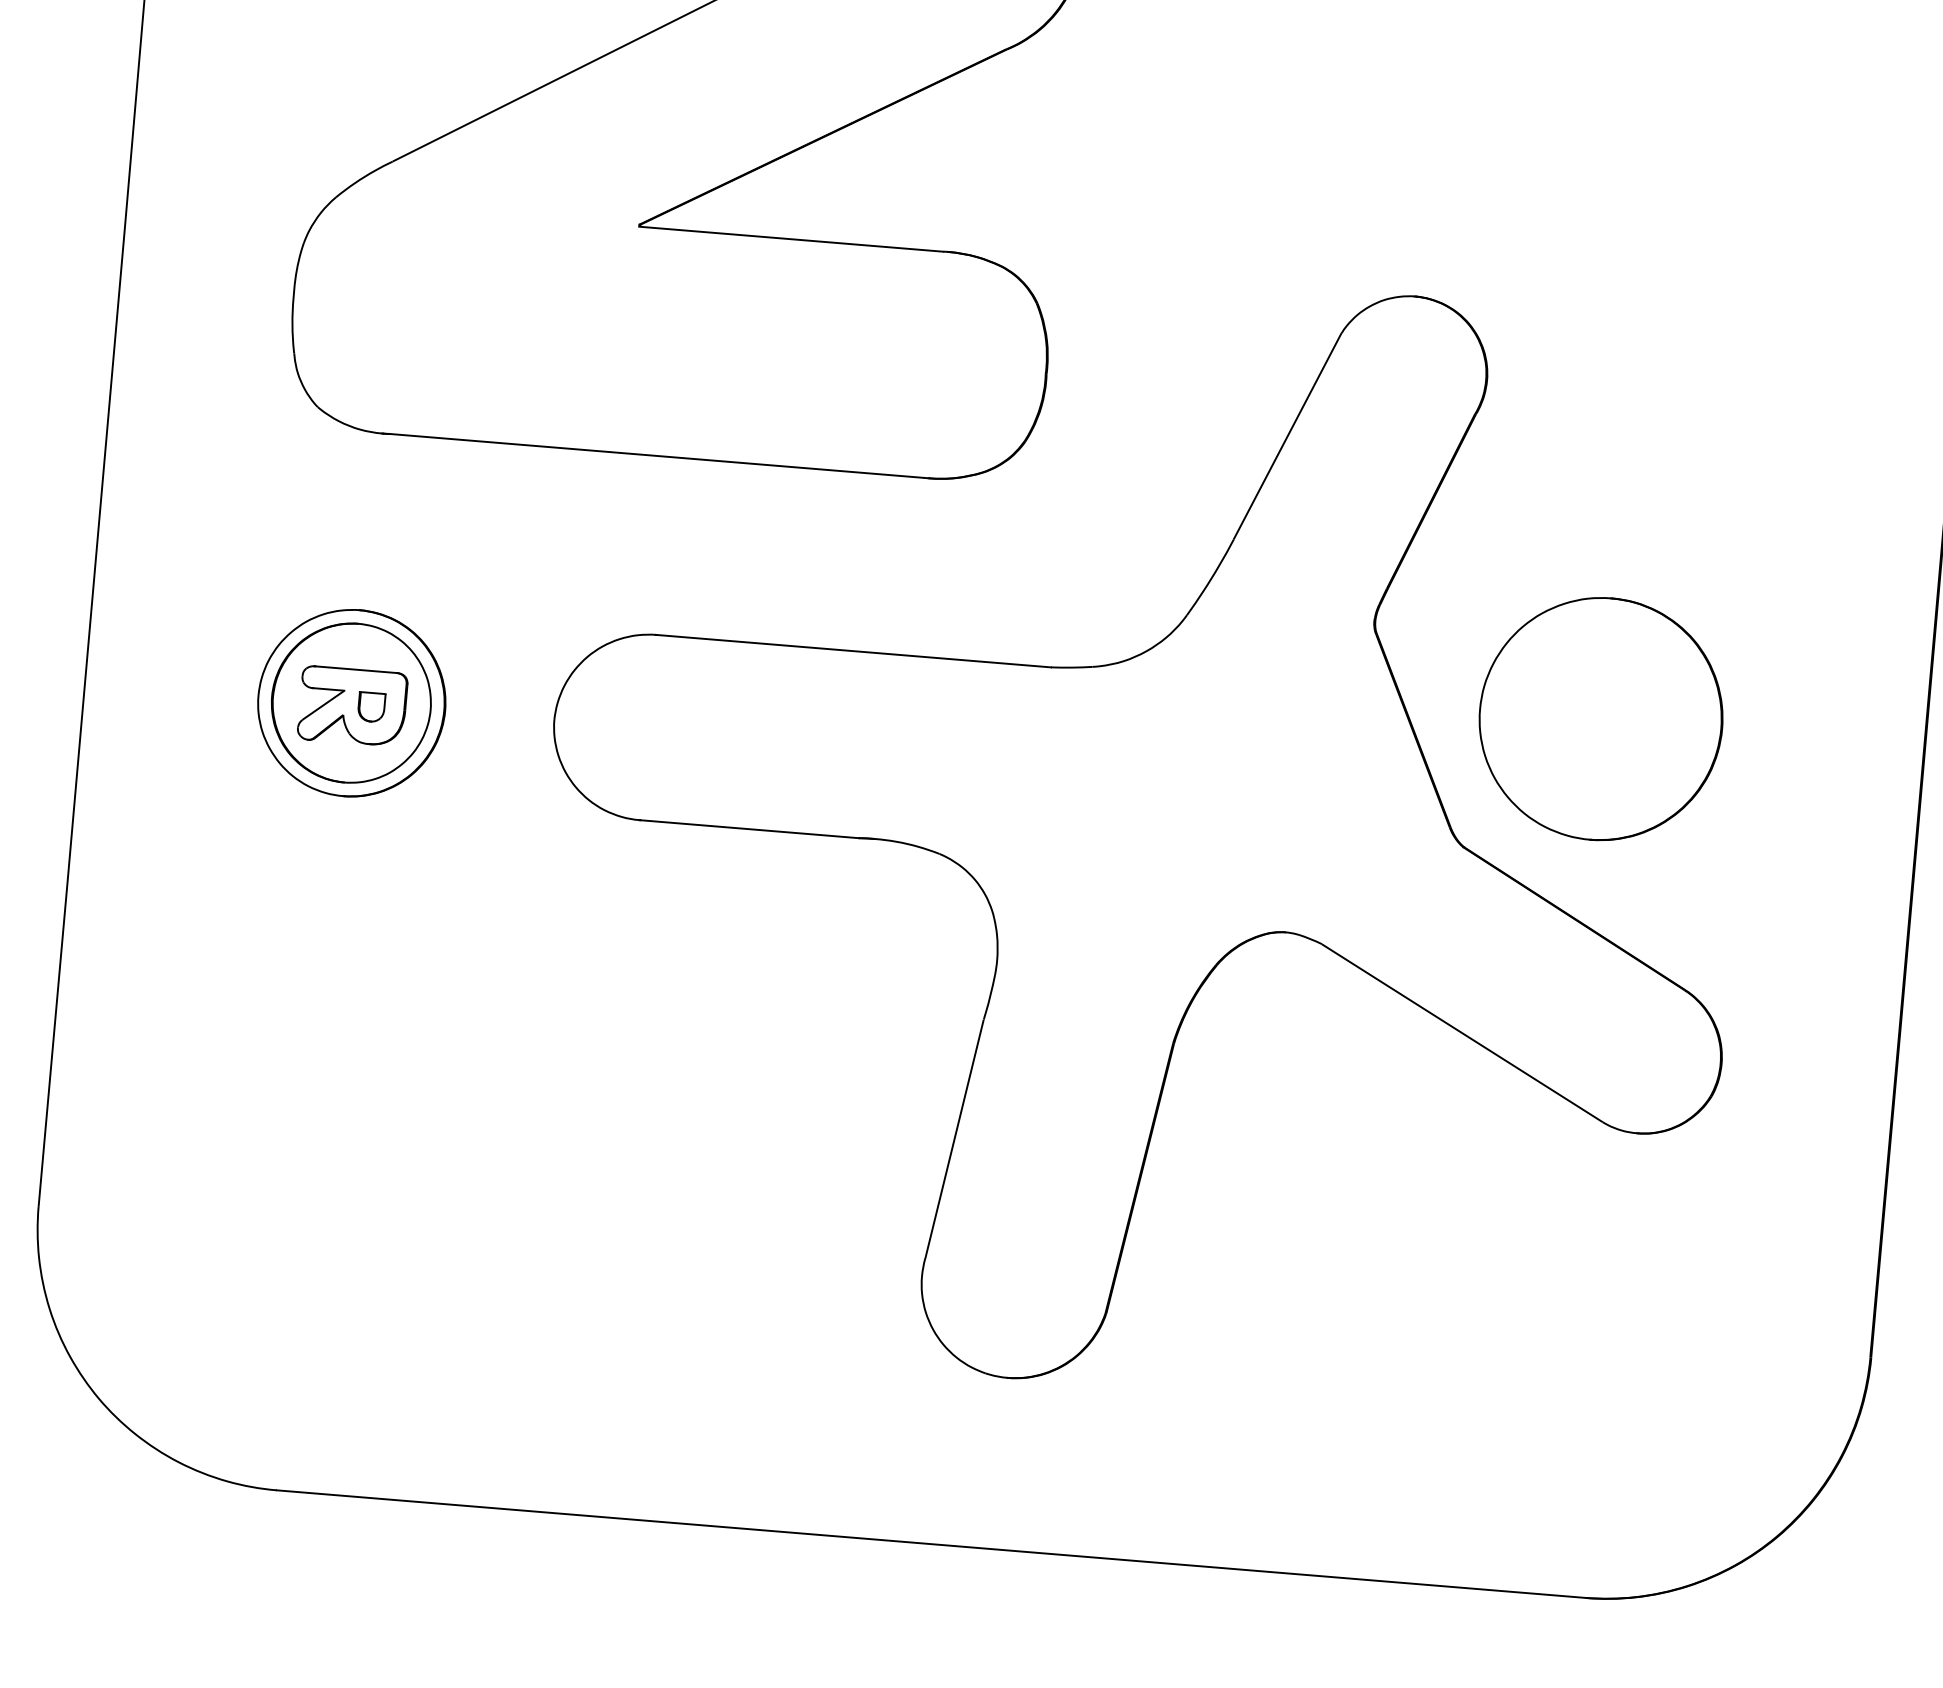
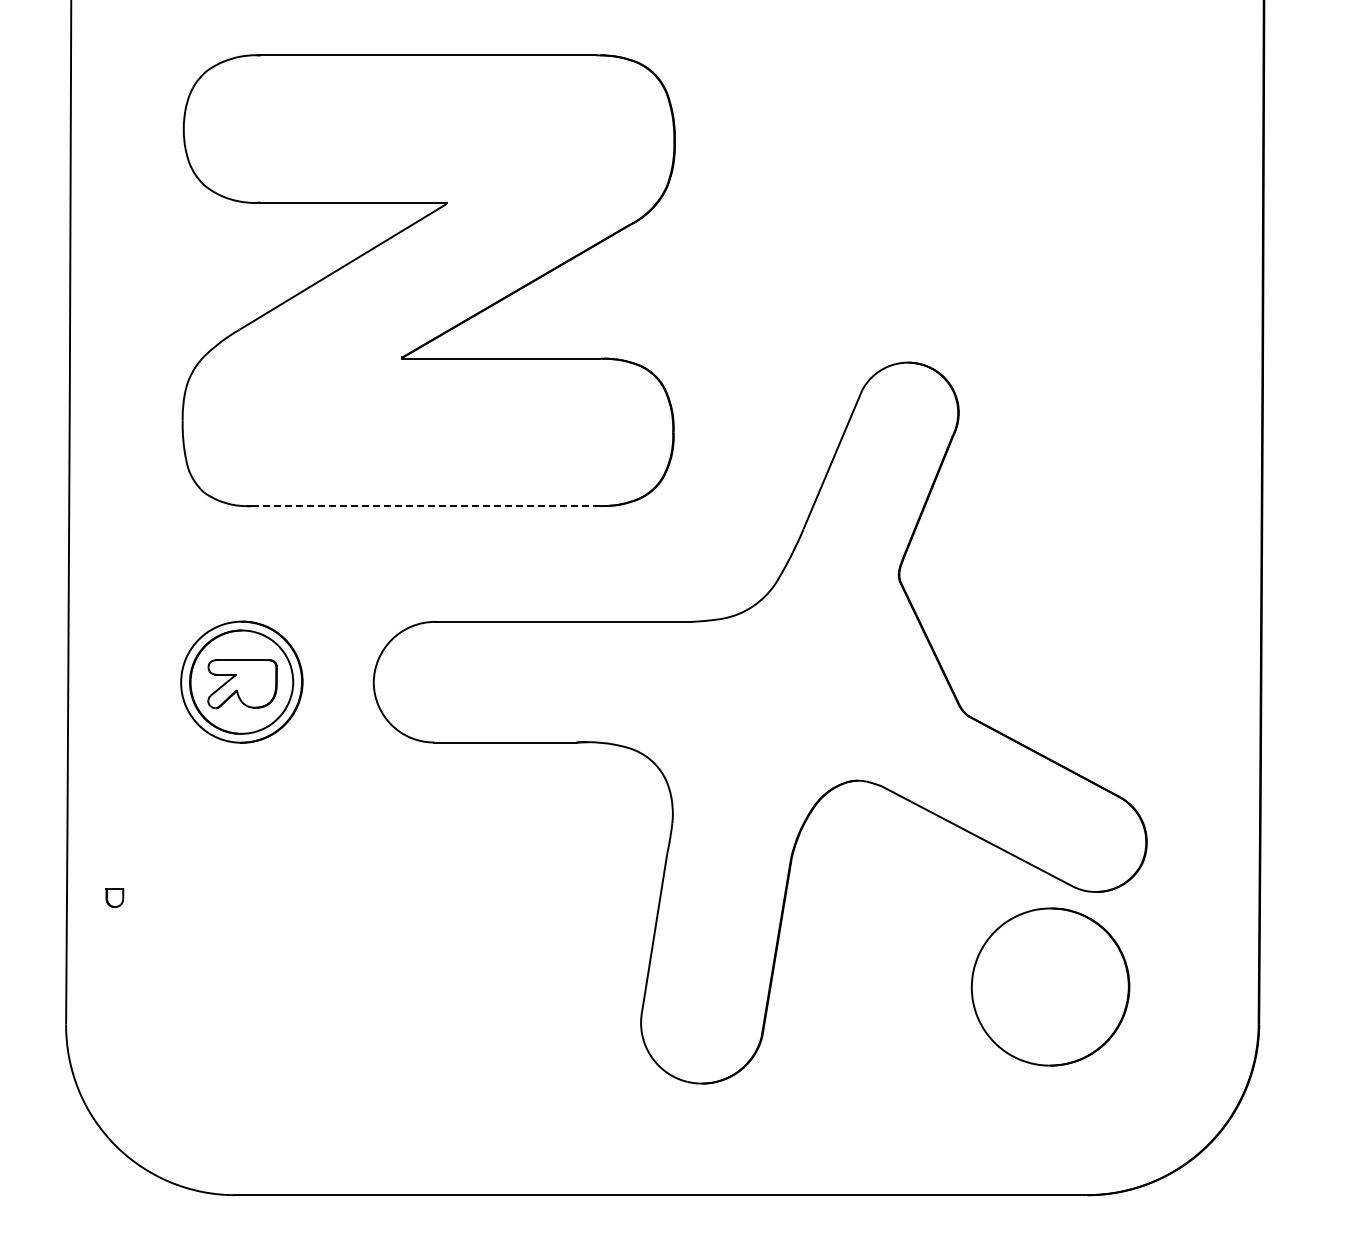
line: (656, 456) -> (425, 506), solid -> dashed
part: (371, 706) -> (114, 897), moved
part: (1601, 718) -> (1050, 986), moved

